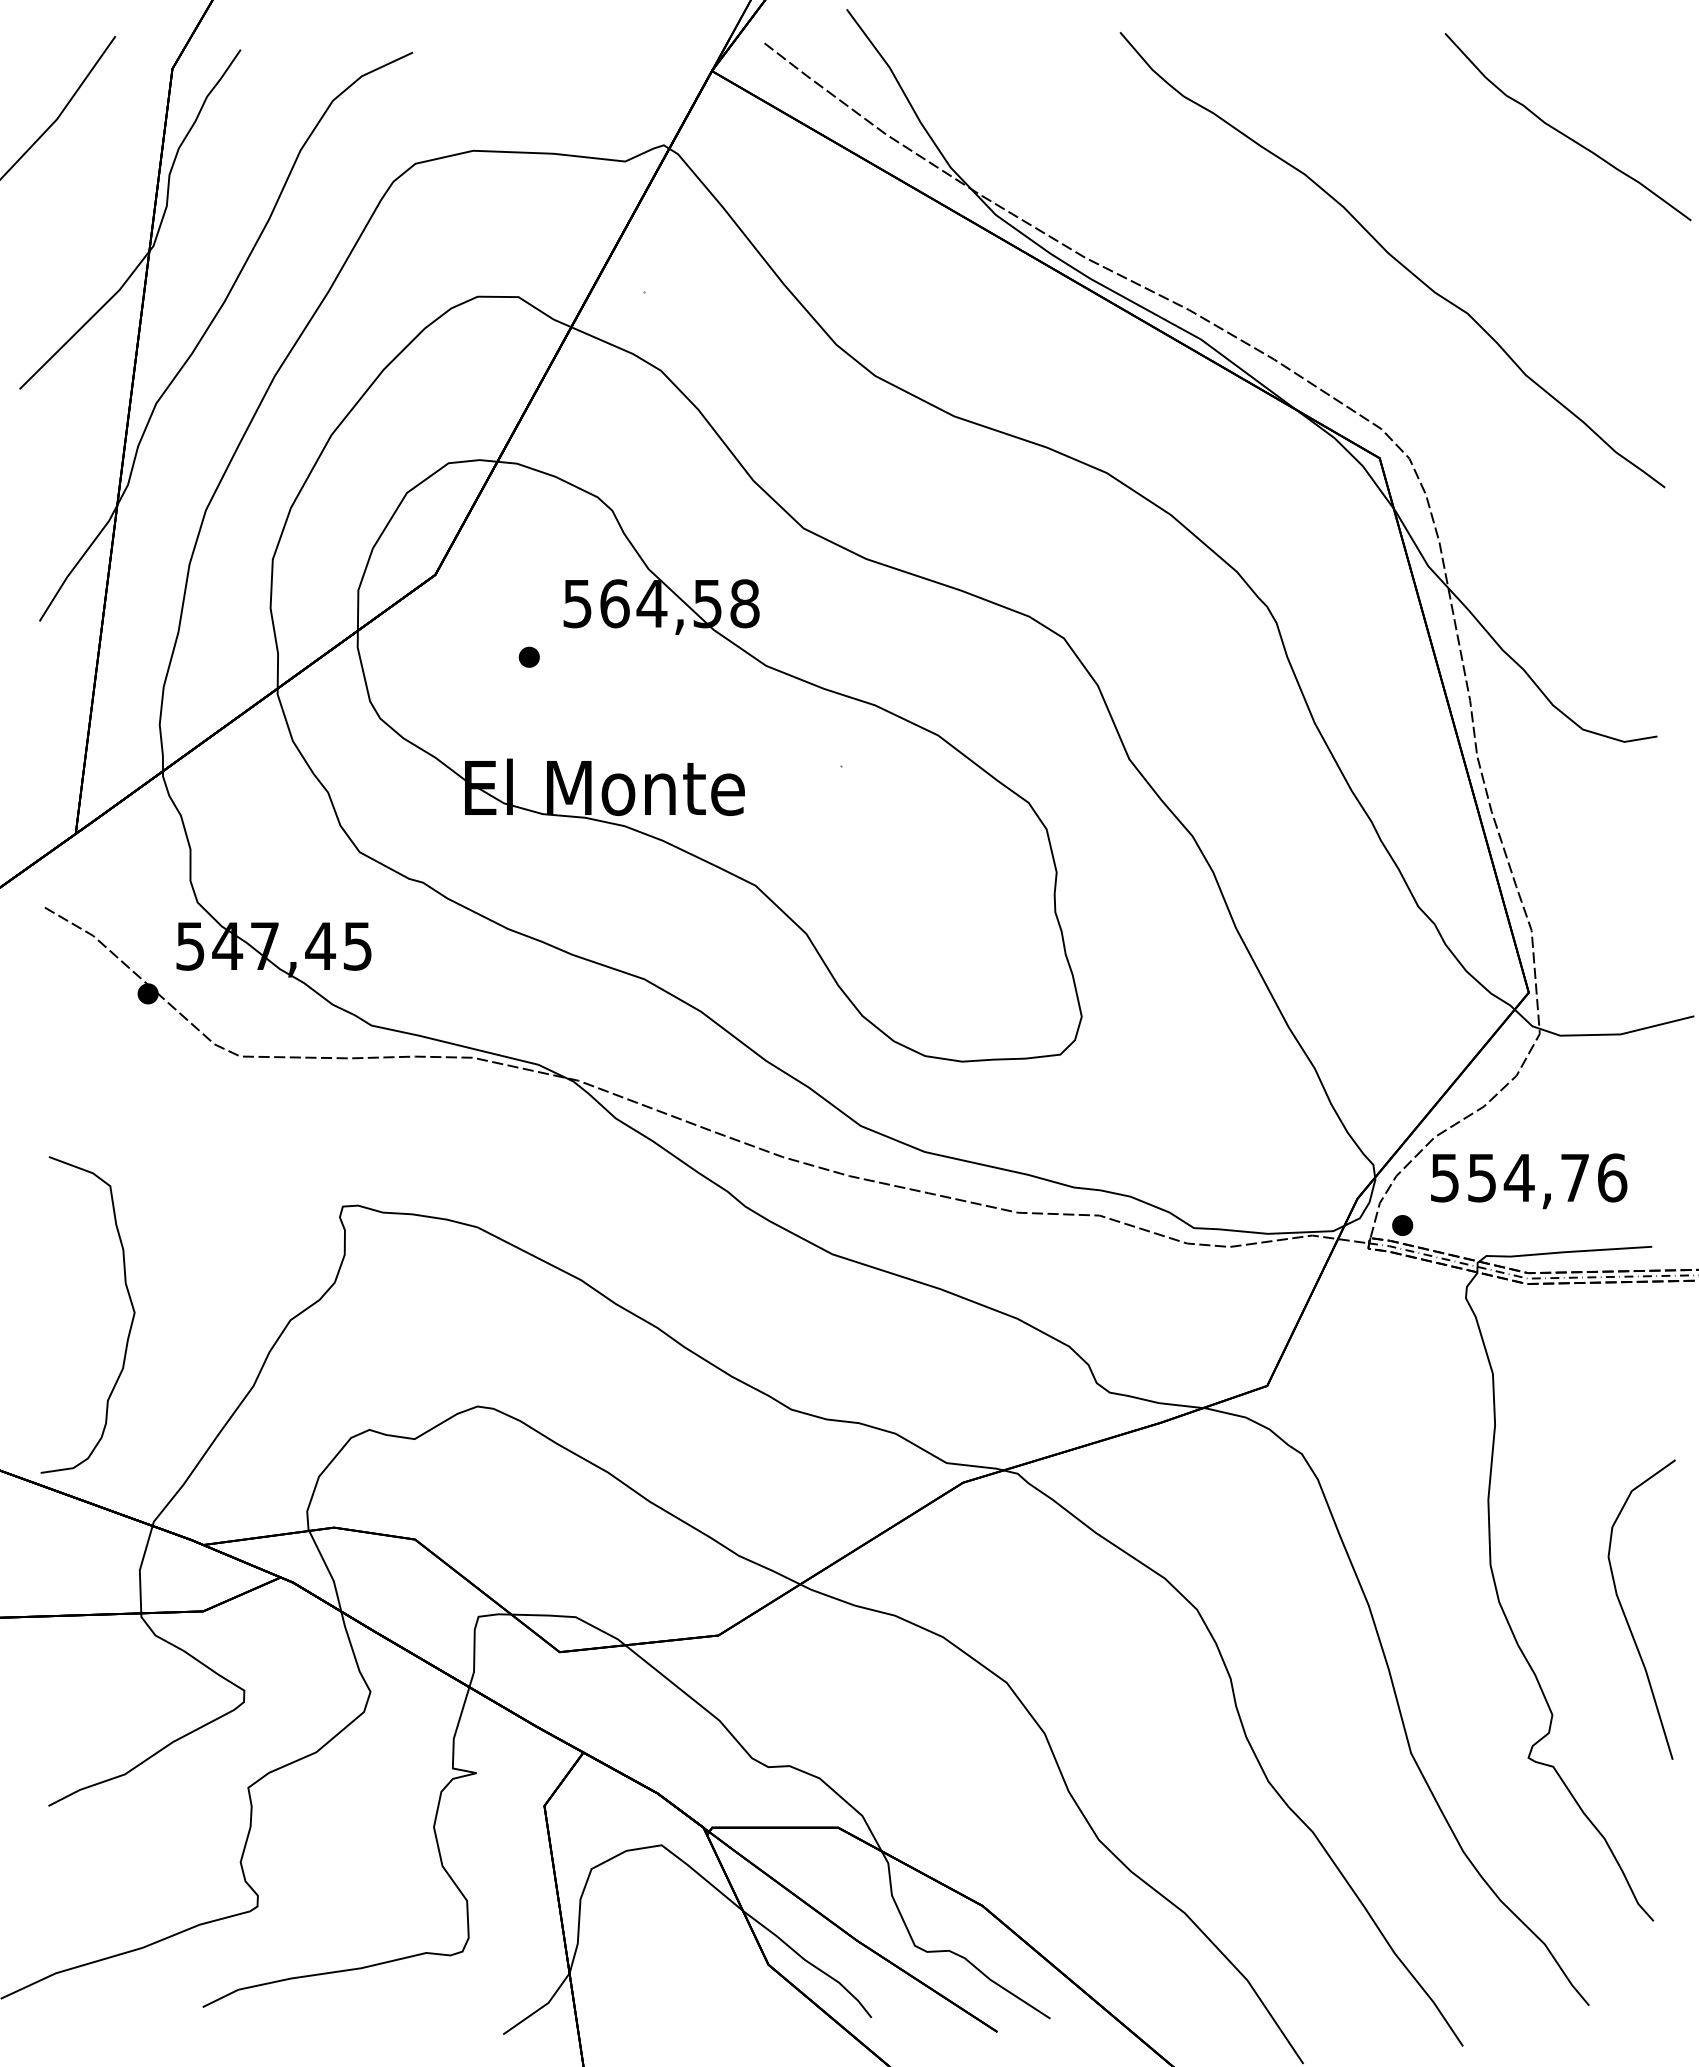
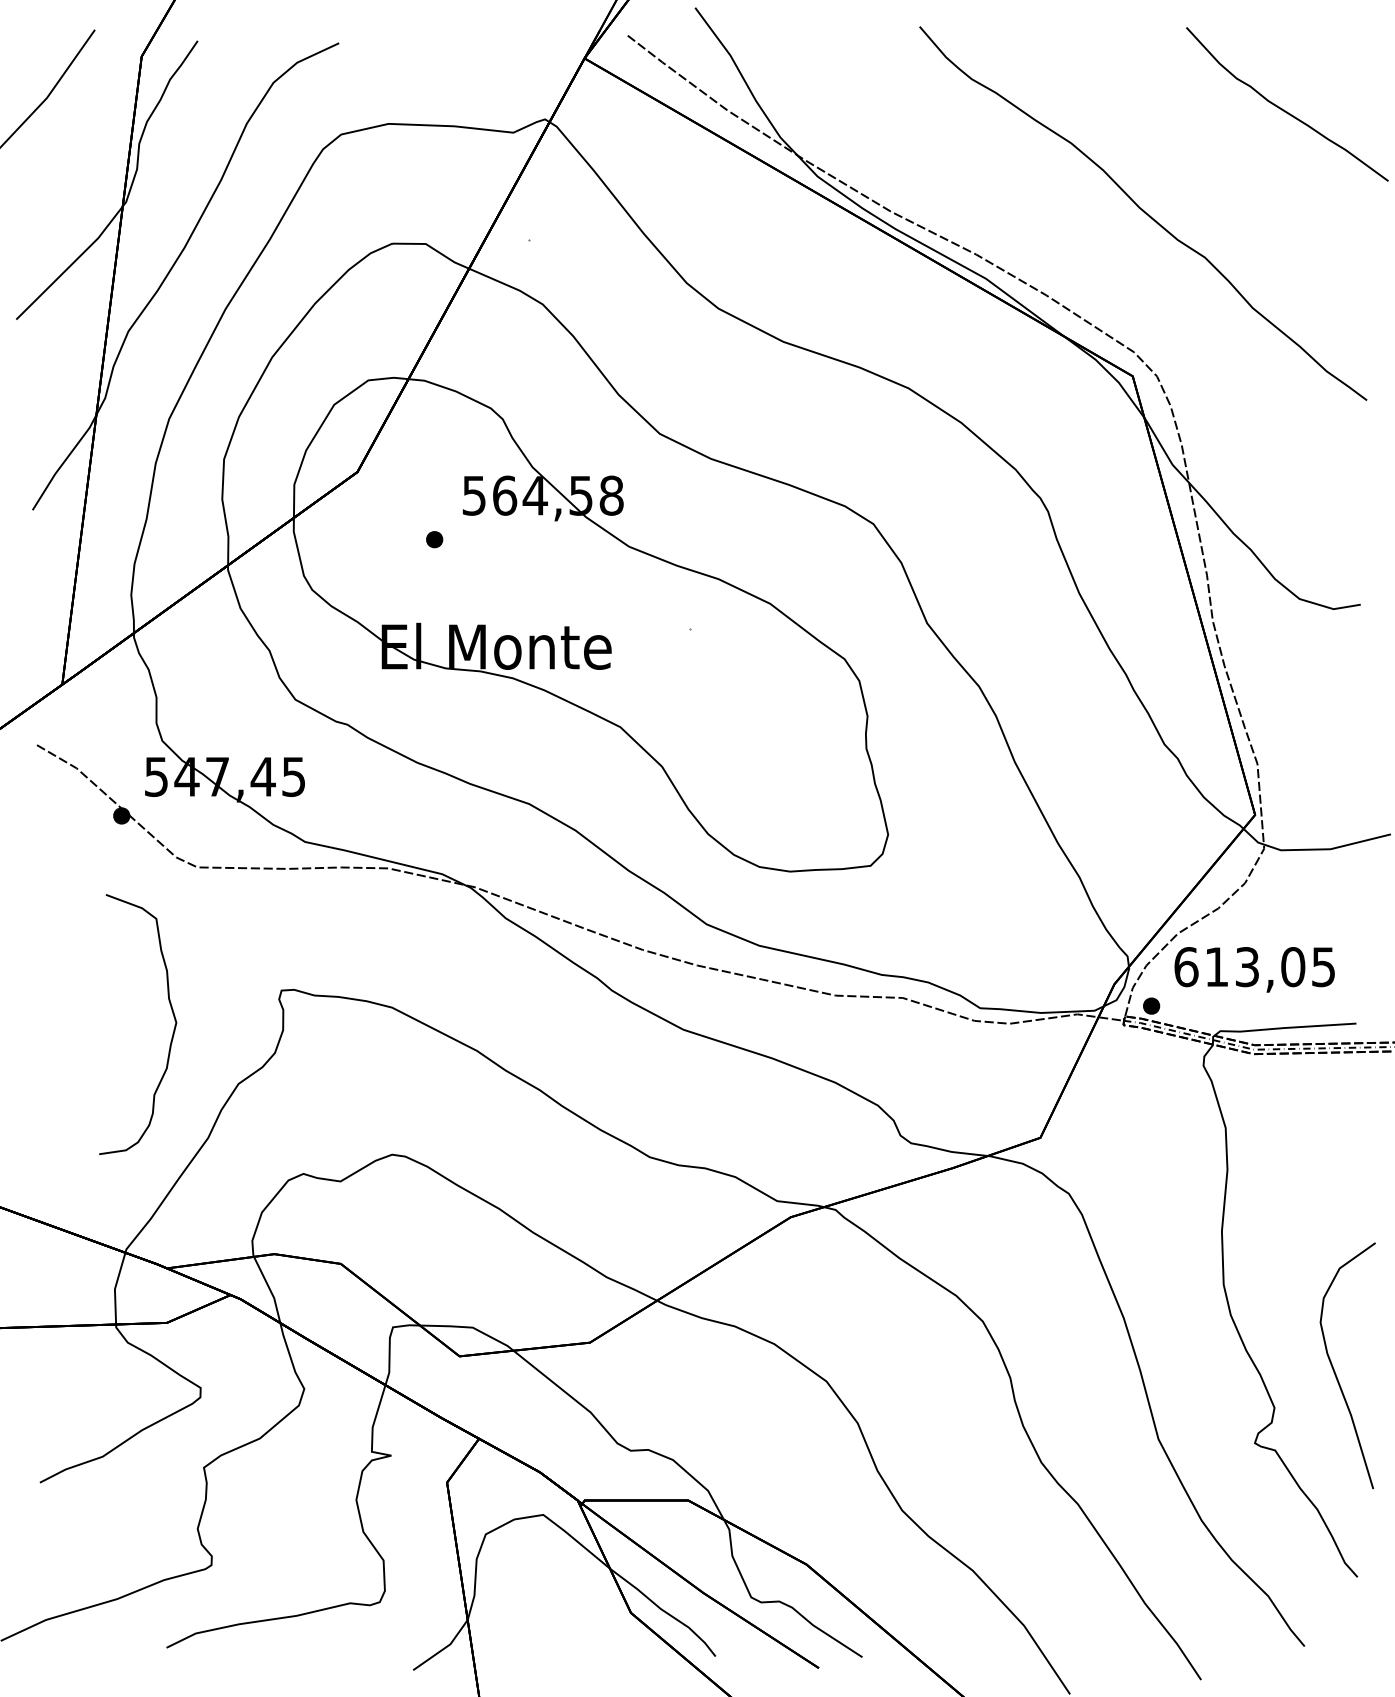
text: (1528, 1177) -> (1254, 966), 554,76 -> 613,05
curve: (130, 1324) -> (172, 1032), moved
curve: (1626, 1616) -> (1335, 1371), moved

